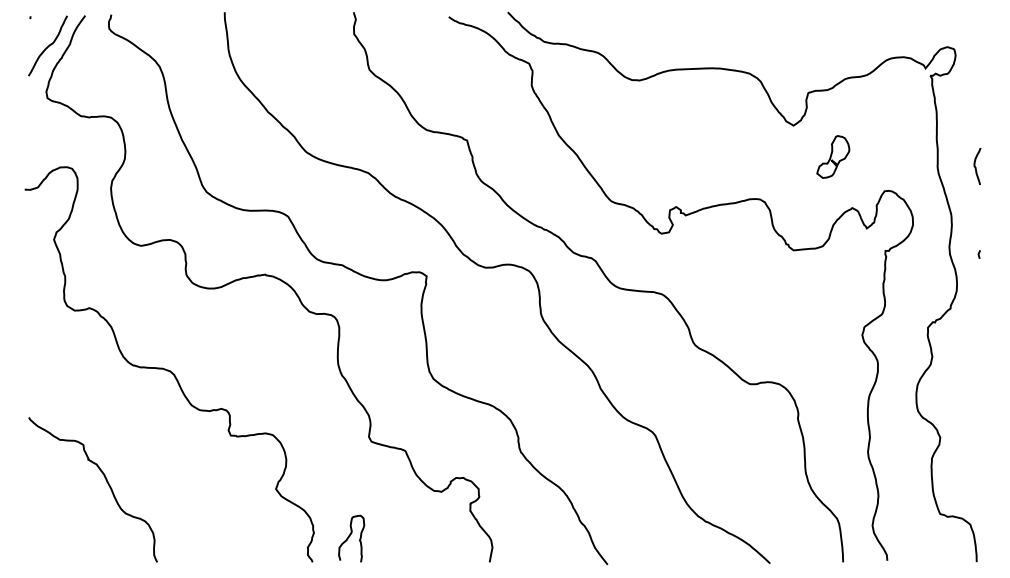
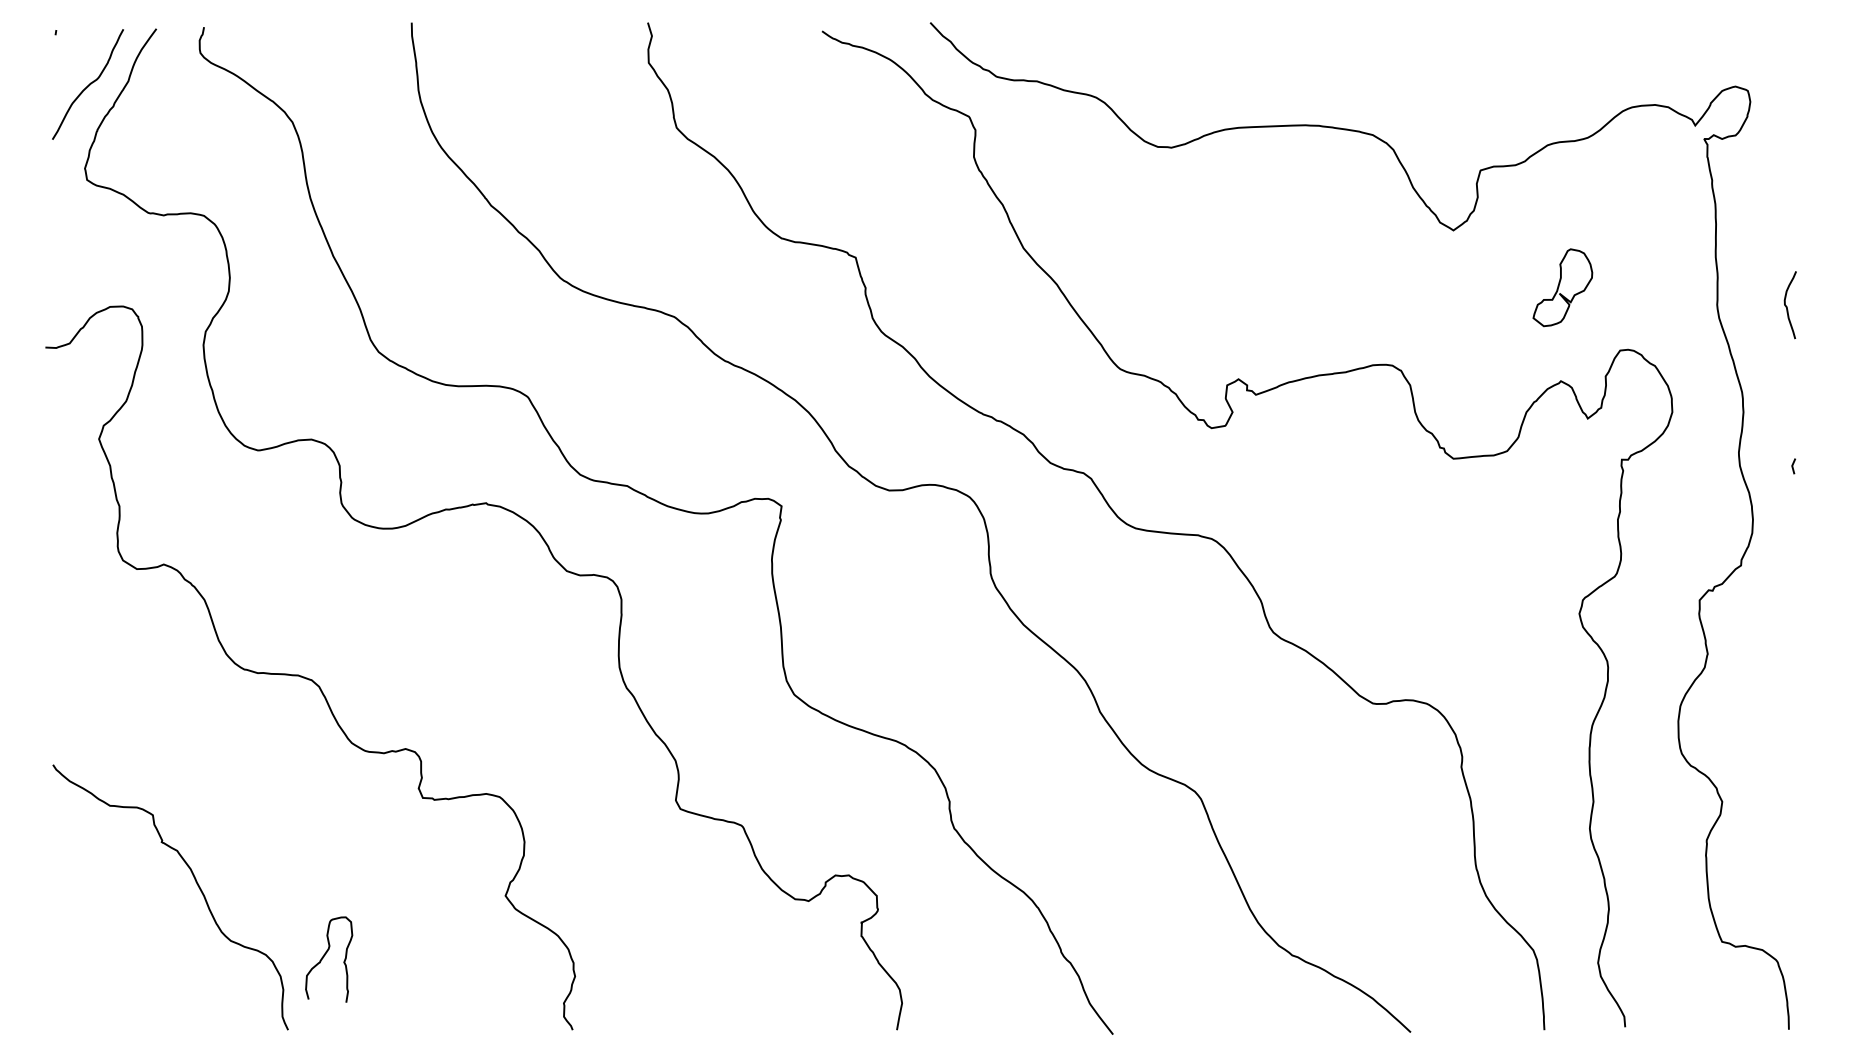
part: (833, 156) -> (1563, 286), moved
curve: (350, 536) -> (327, 955), moved

